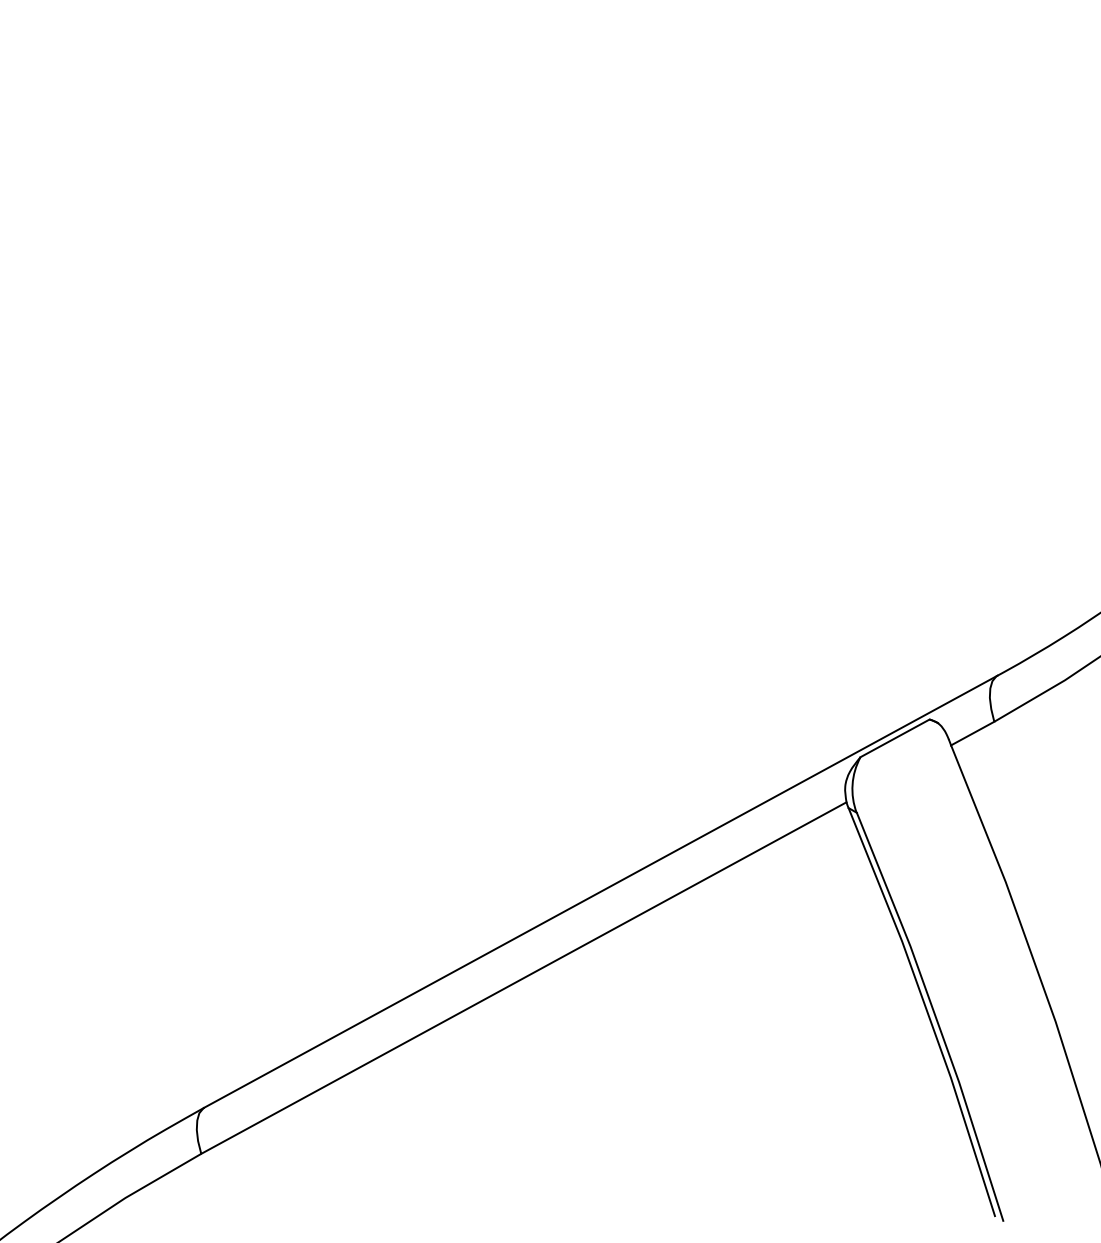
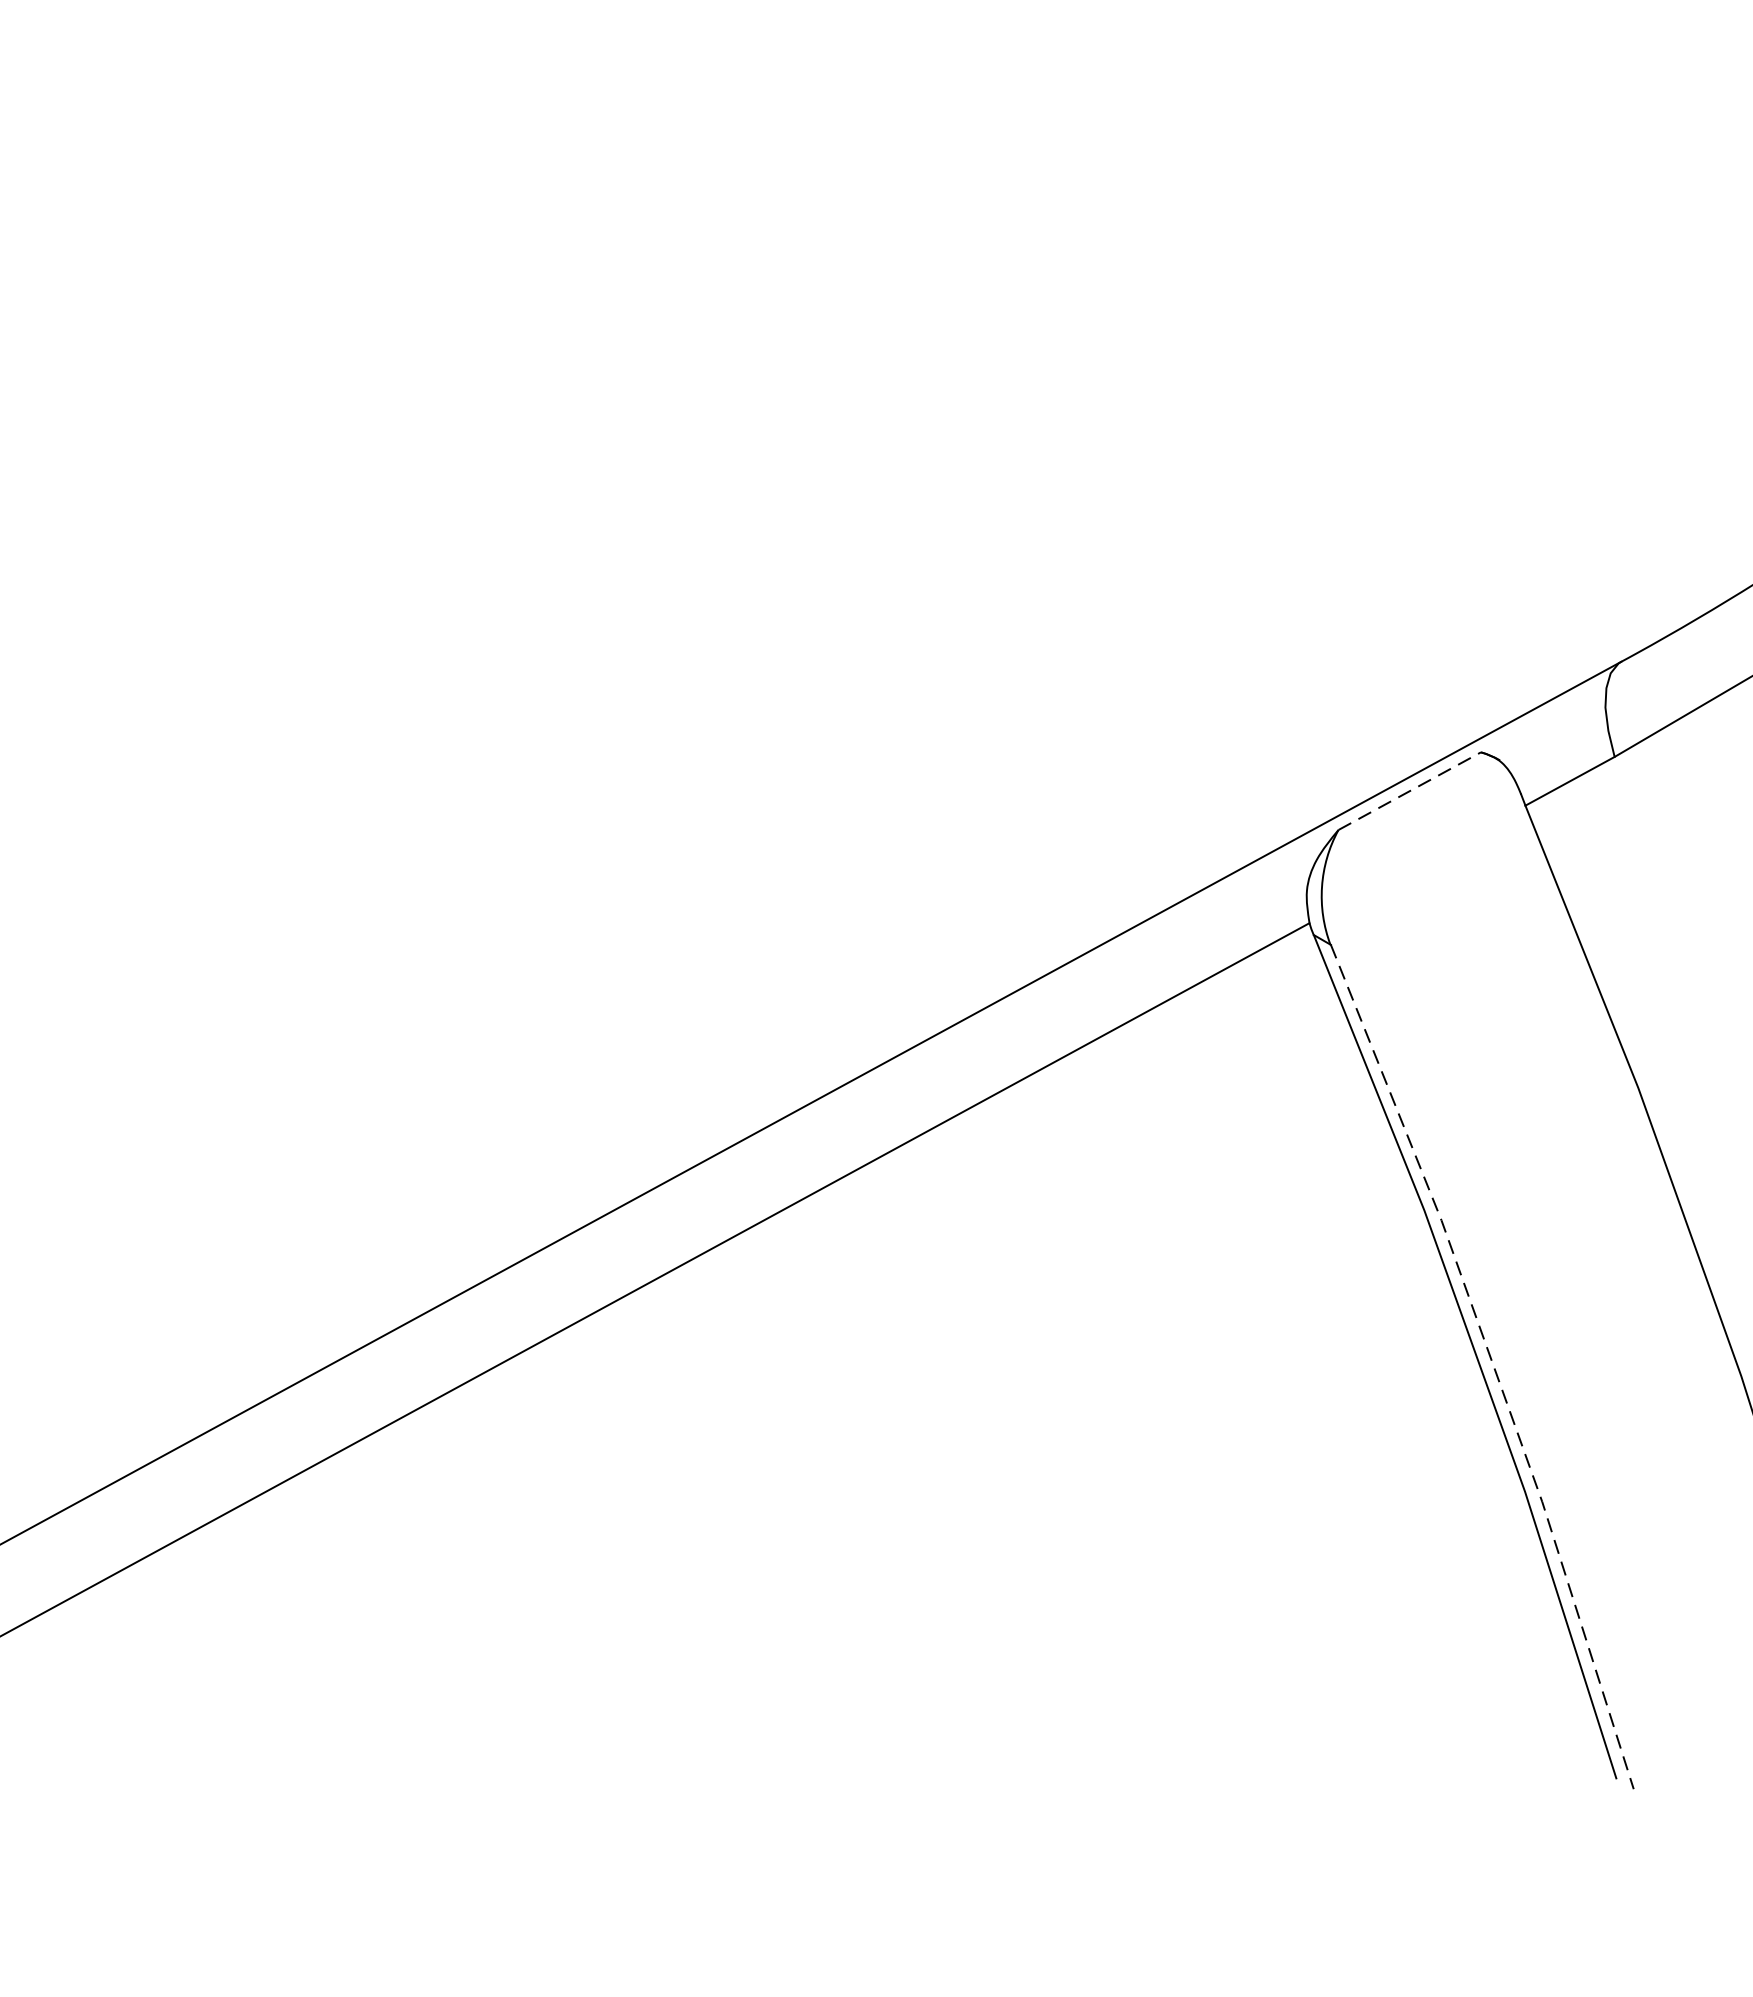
line: (895, 738) -> (1410, 791), solid -> dashed
line: (935, 1015) -> (1493, 1363), solid -> dashed

